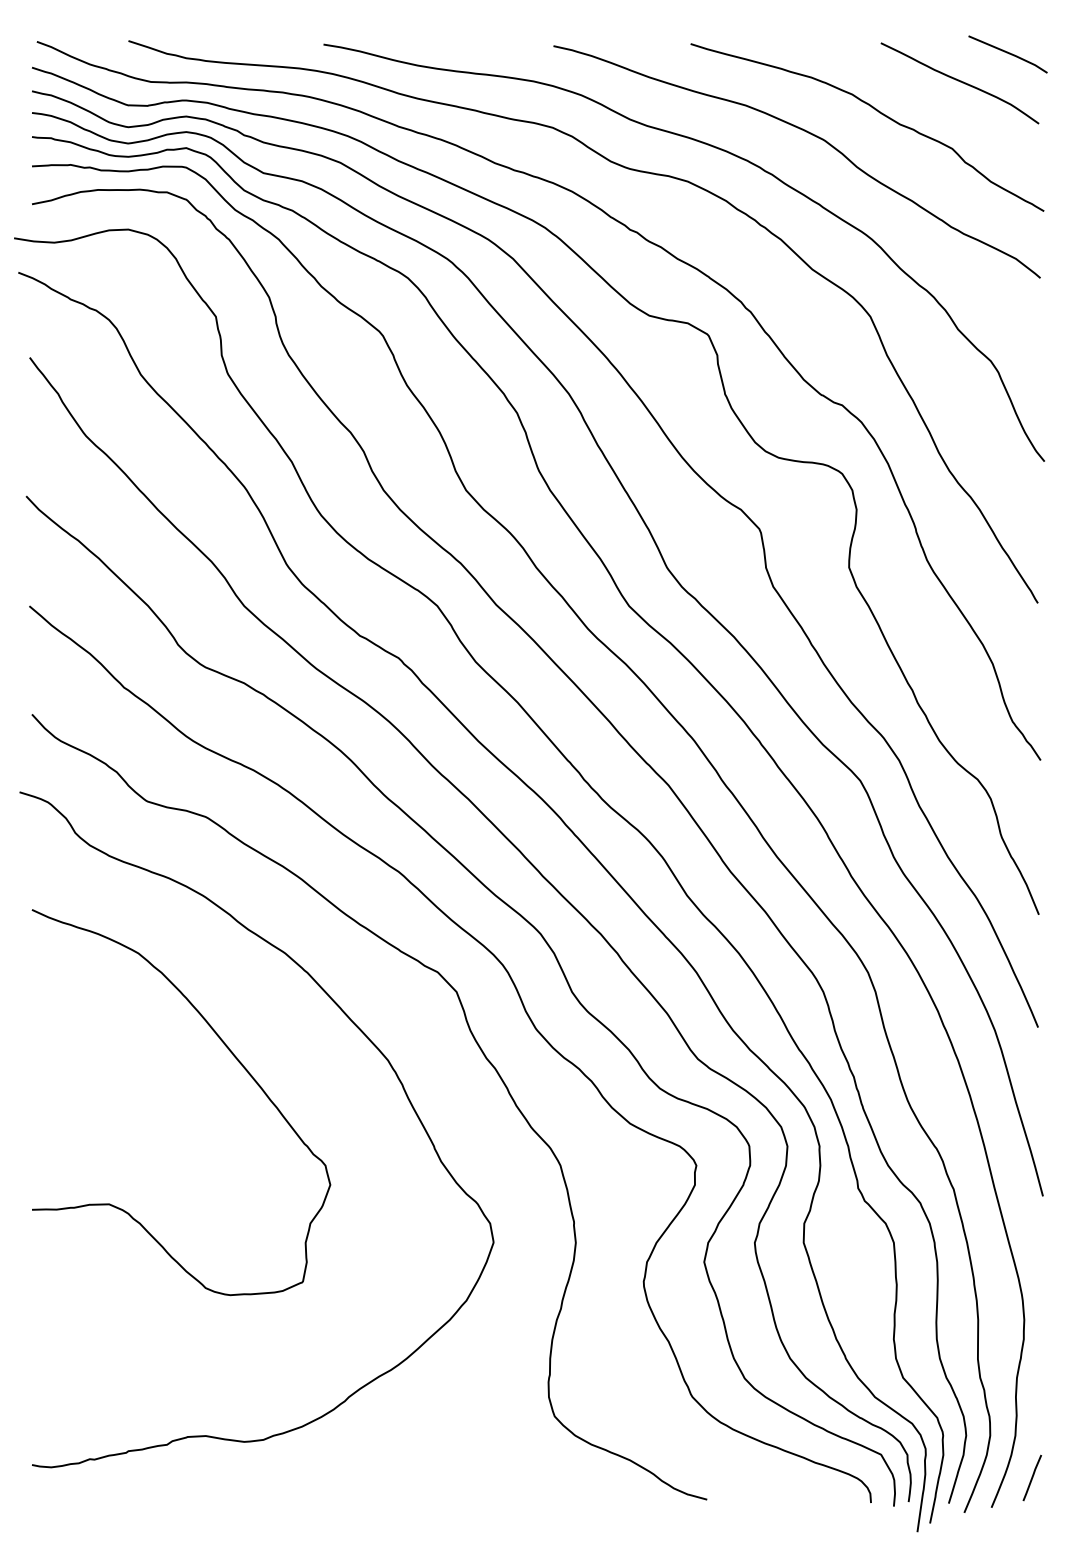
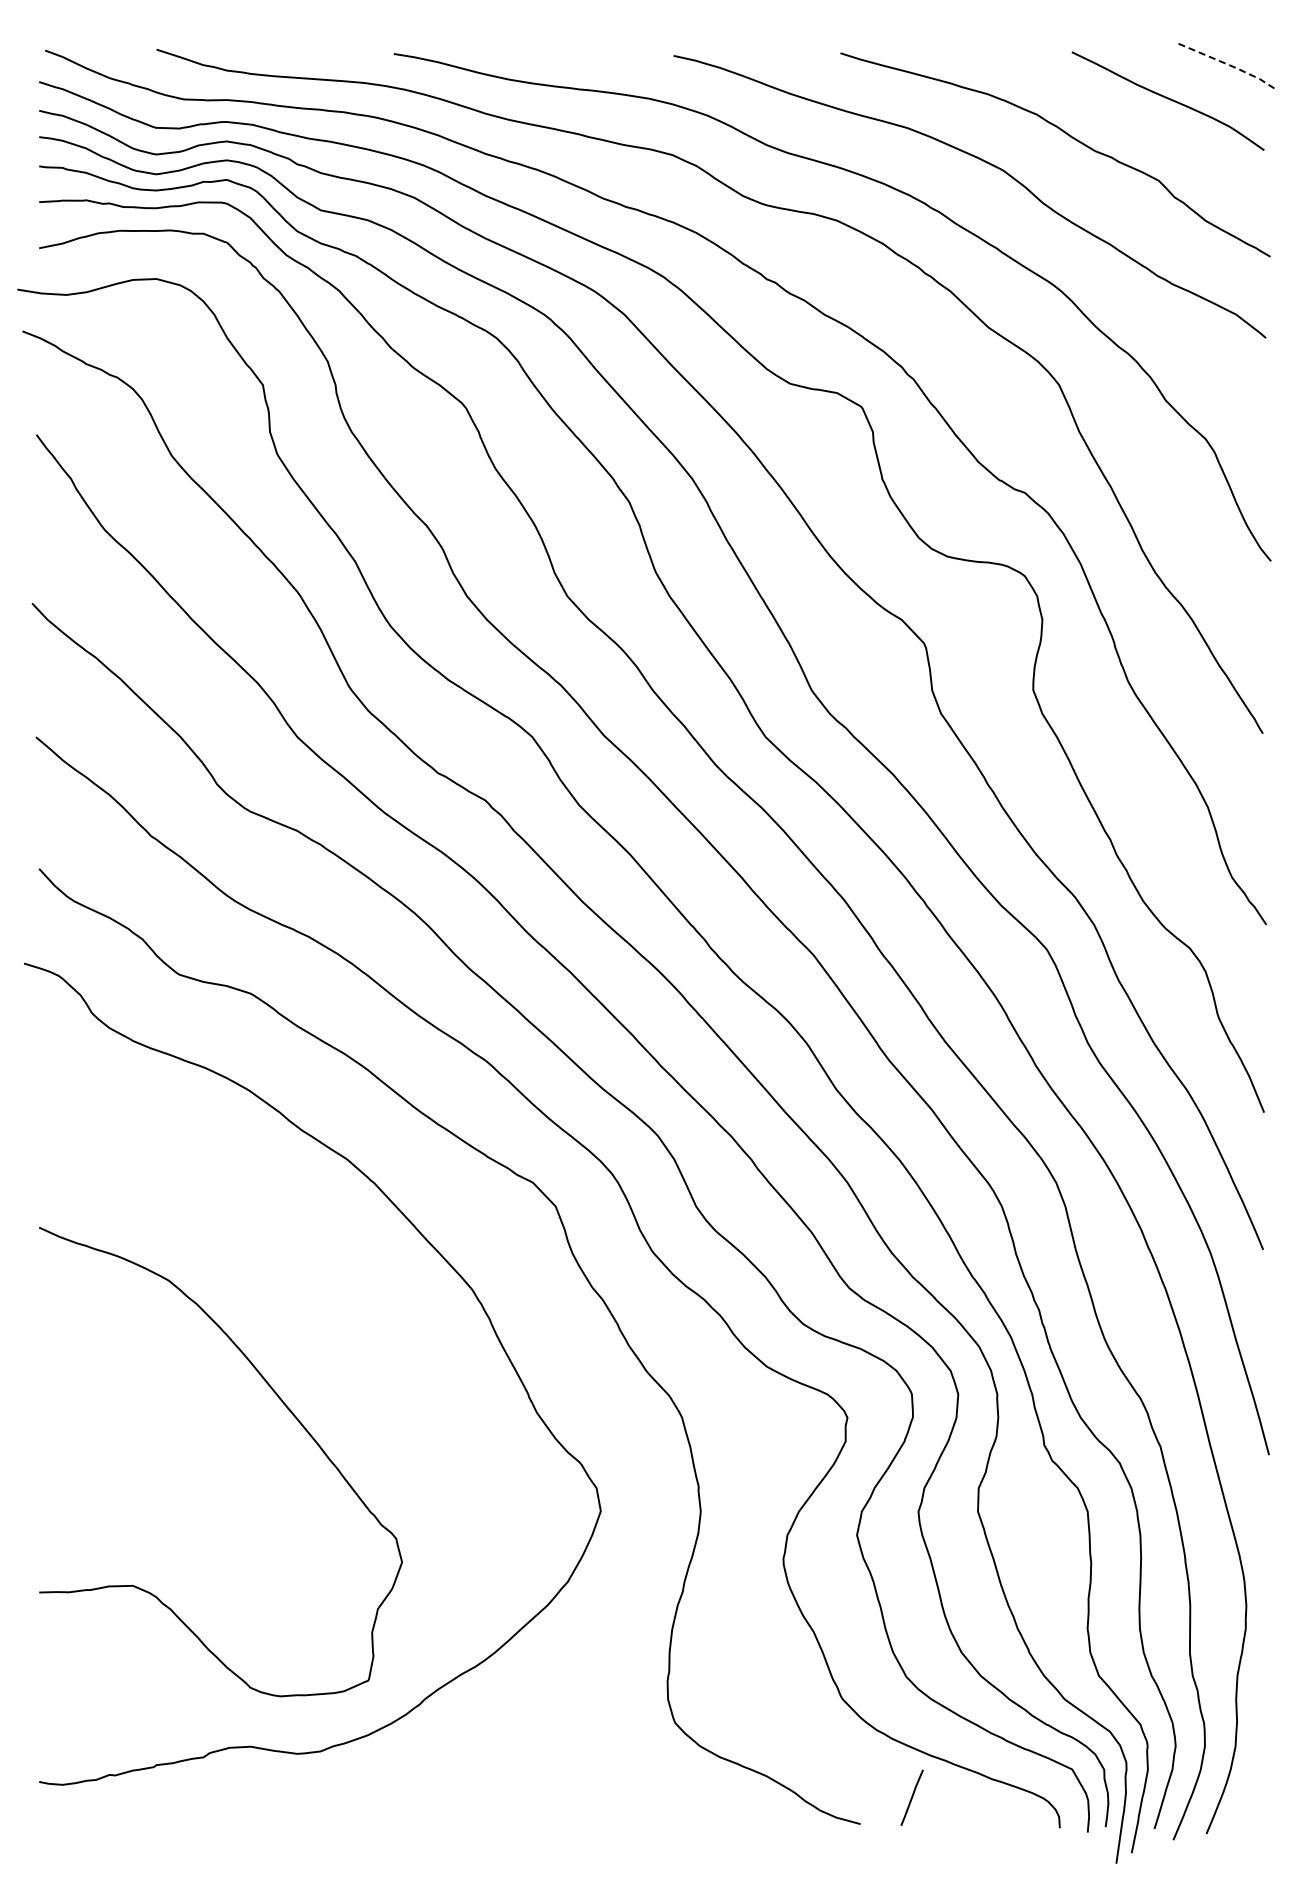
line: (1009, 53) -> (1228, 64), solid -> dashed
curve: (236, 1059) -> (287, 1409), moved
line: (1031, 1477) -> (911, 1797), moved

